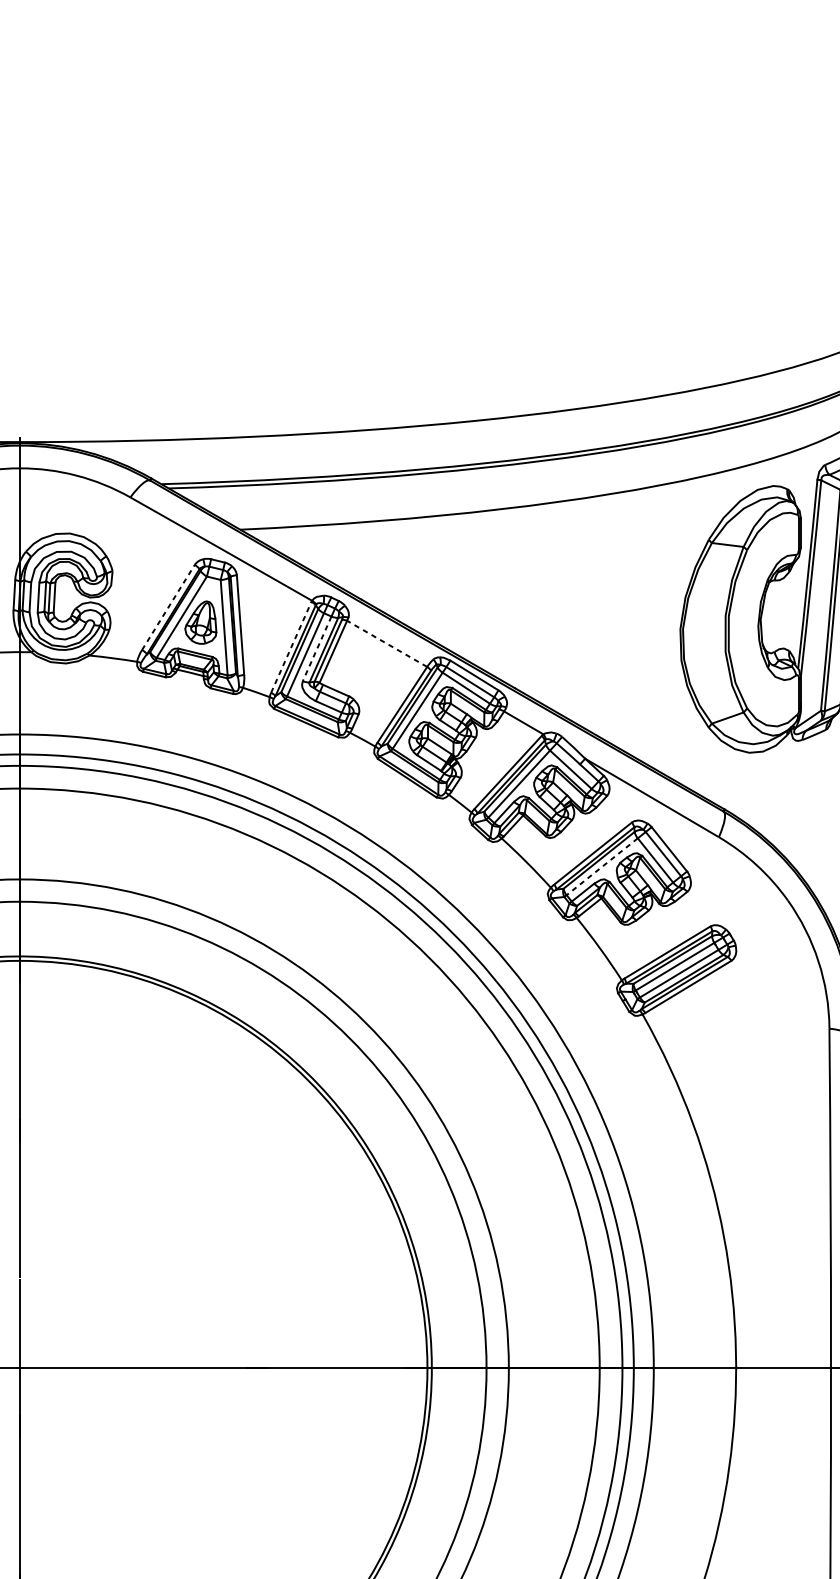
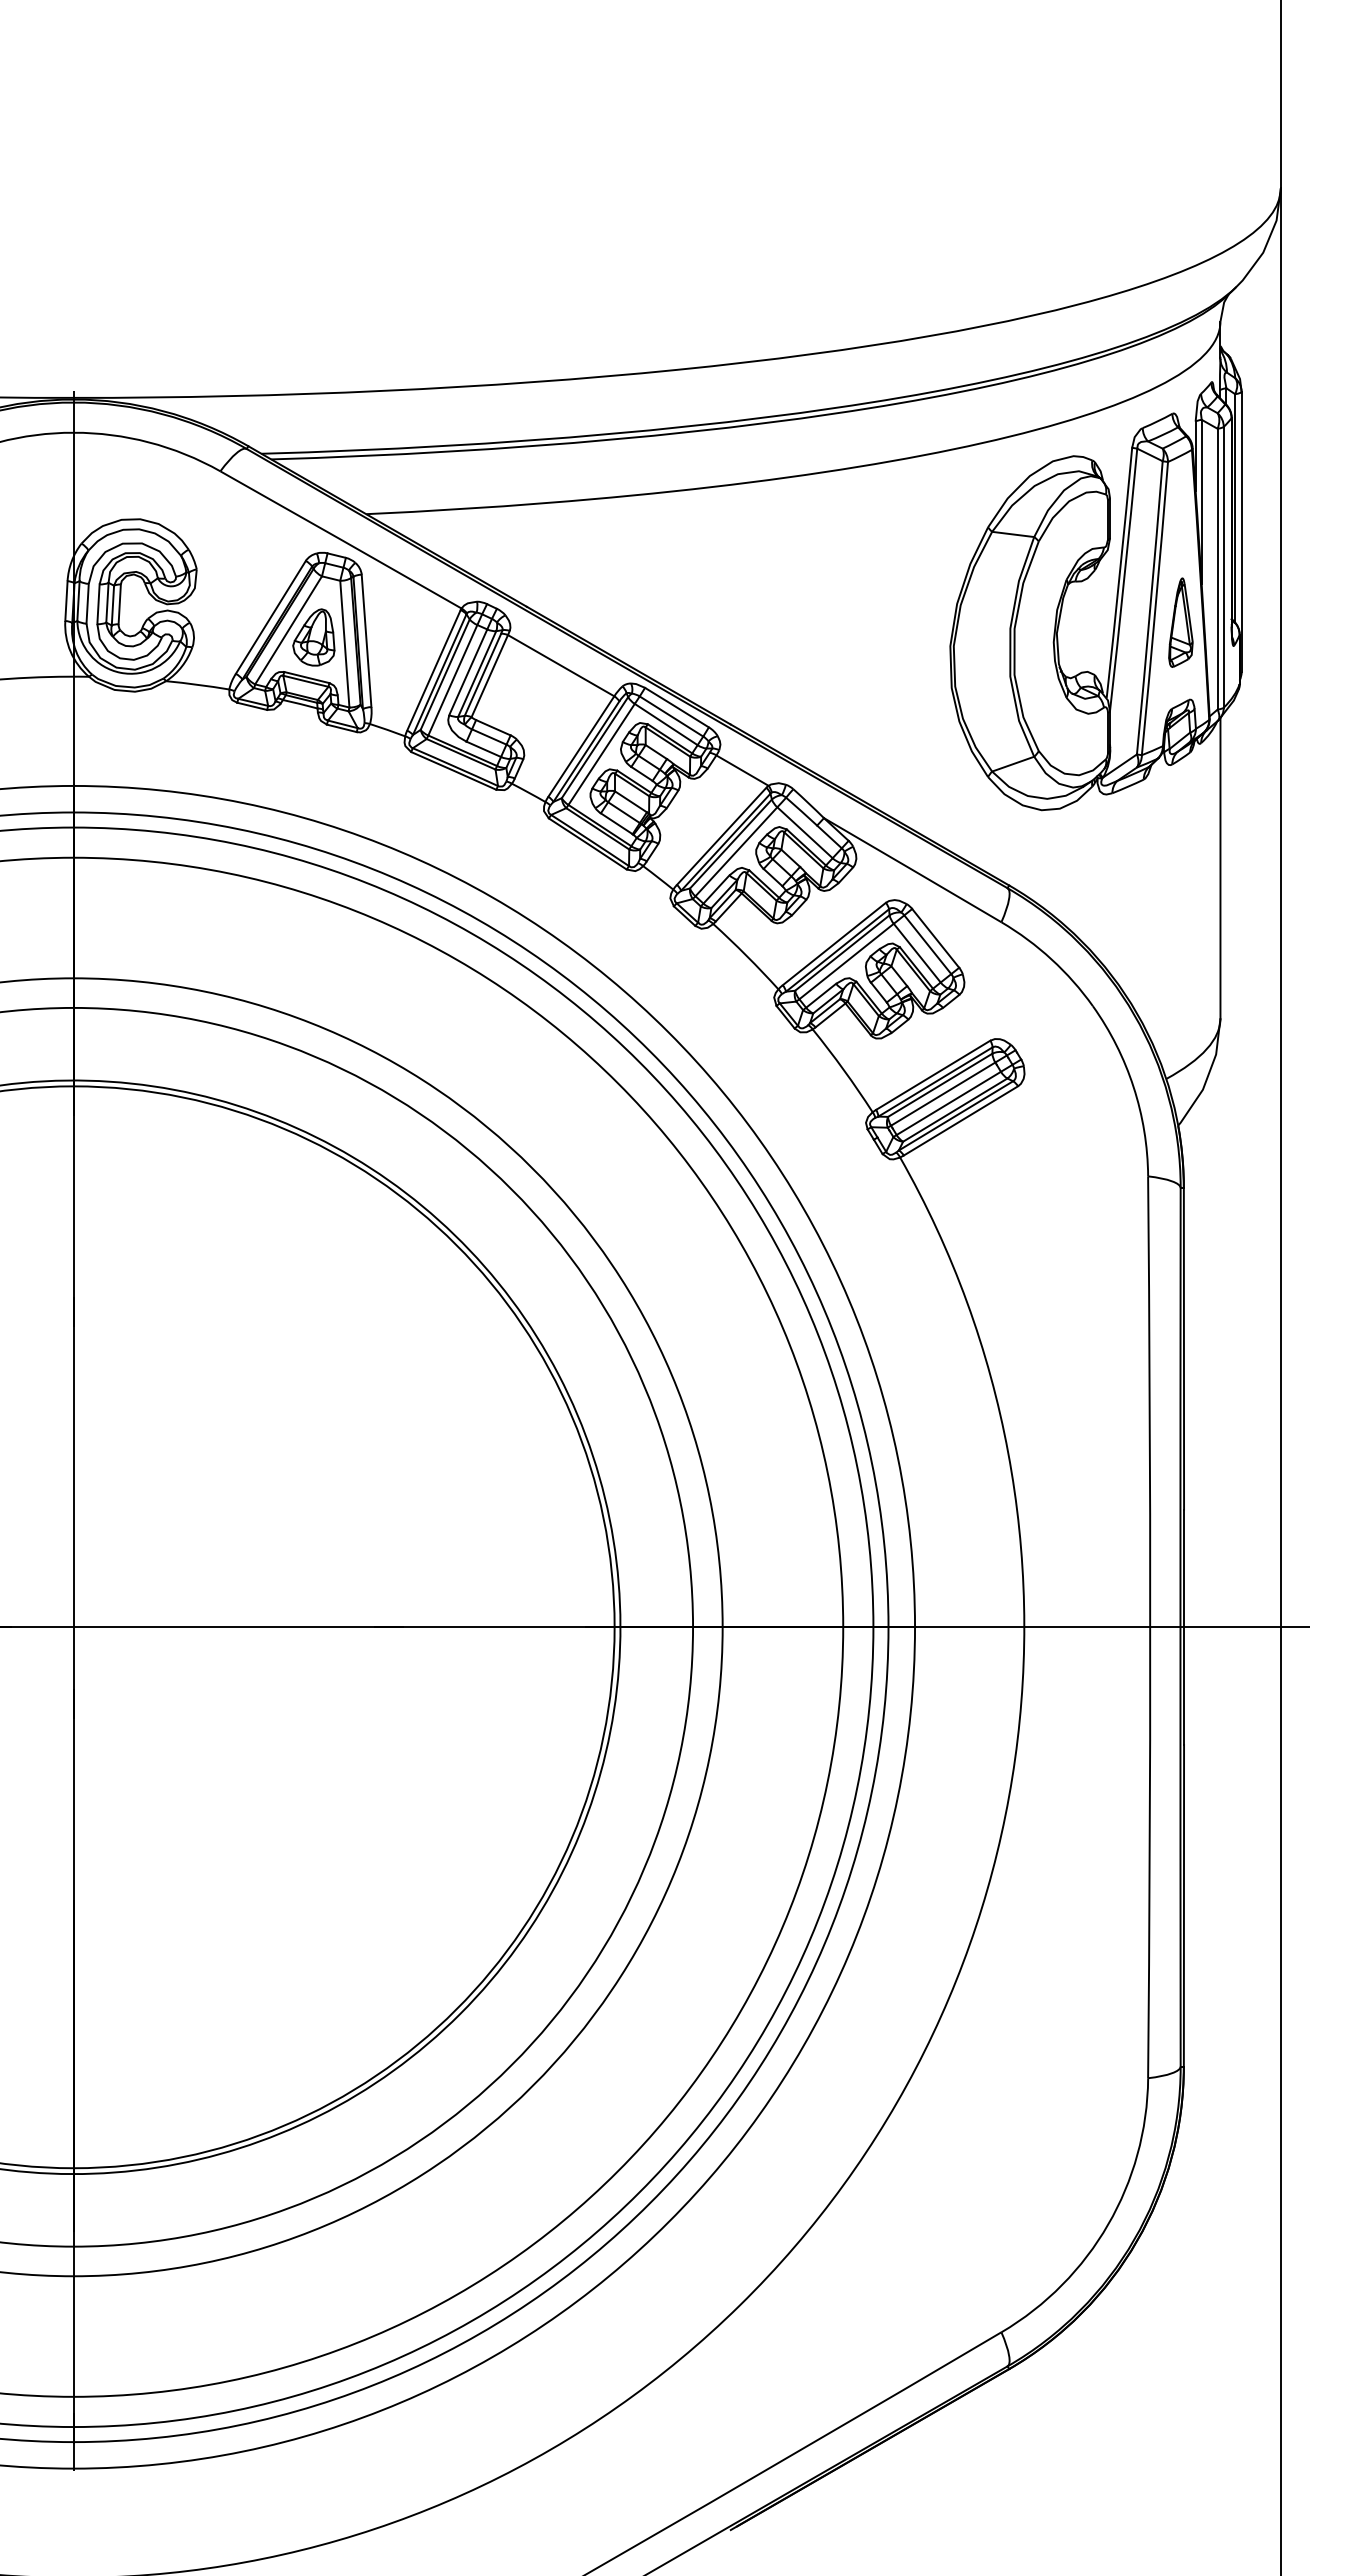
line: (168, 607) -> (271, 617), dashed -> solid
line: (386, 643) -> (560, 665), dashed -> solid
line: (290, 647) -> (433, 670), dashed -> solid
line: (317, 649) -> (468, 672), dashed -> solid
line: (602, 866) -> (846, 961), dashed -> solid

